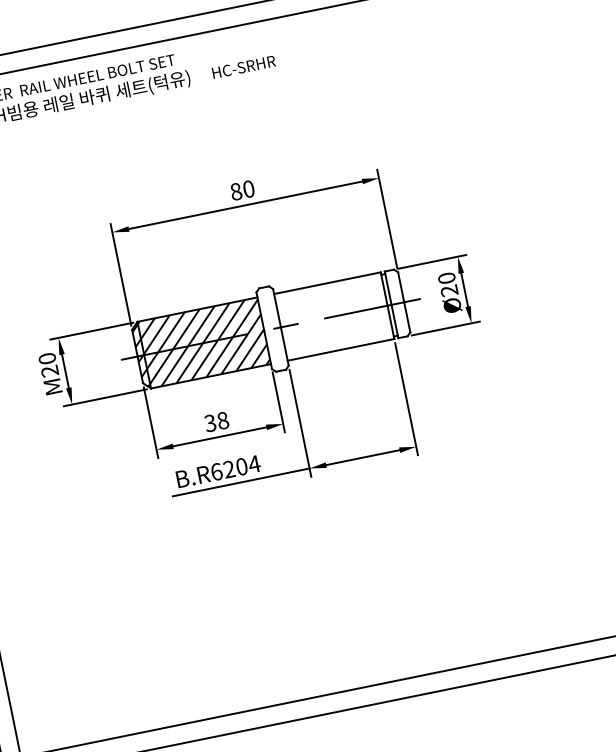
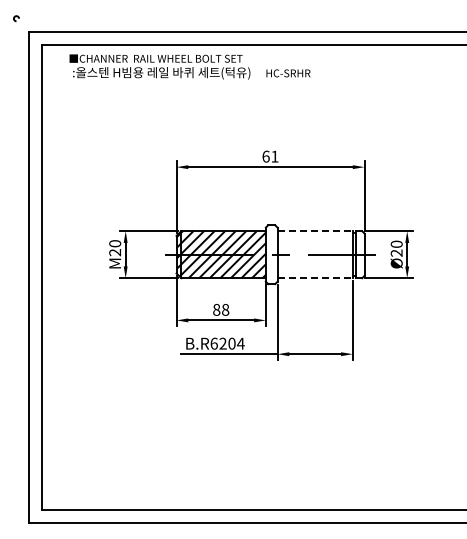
text: (242, 190) -> (270, 156), 80 -> 61
line: (327, 283) -> (315, 231), solid -> dashed
line: (341, 350) -> (315, 278), solid -> dashed
text: (210, 422) -> (216, 309), 38 -> 88

